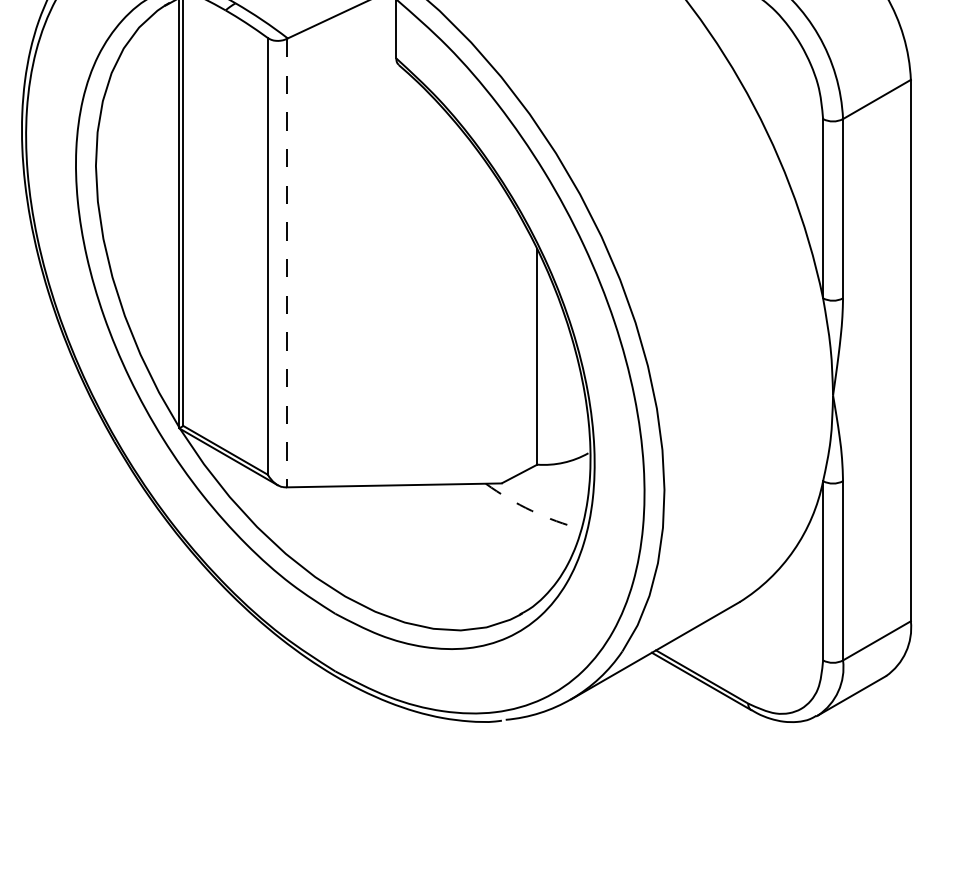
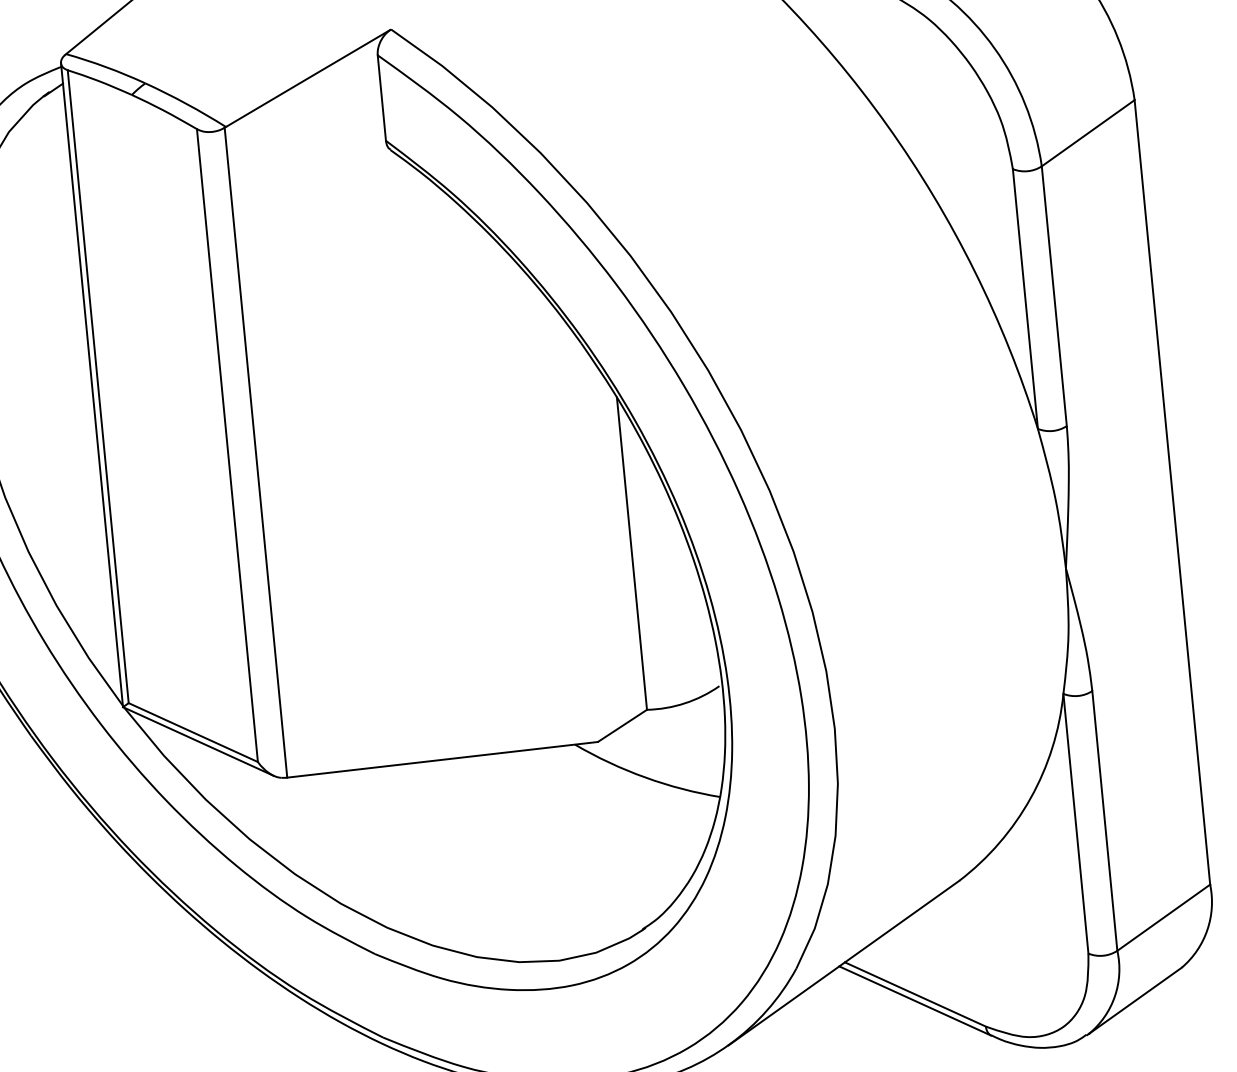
line: (286, 263) -> (255, 453), dashed -> solid
arc: (531, 510) -> (644, 777), dashed -> solid

